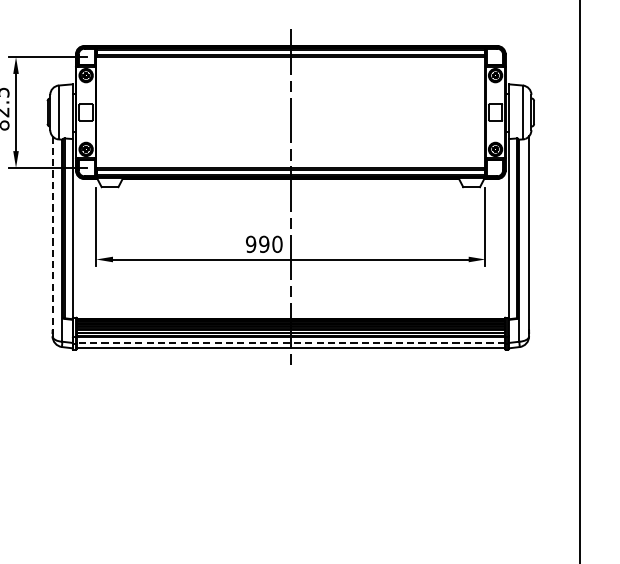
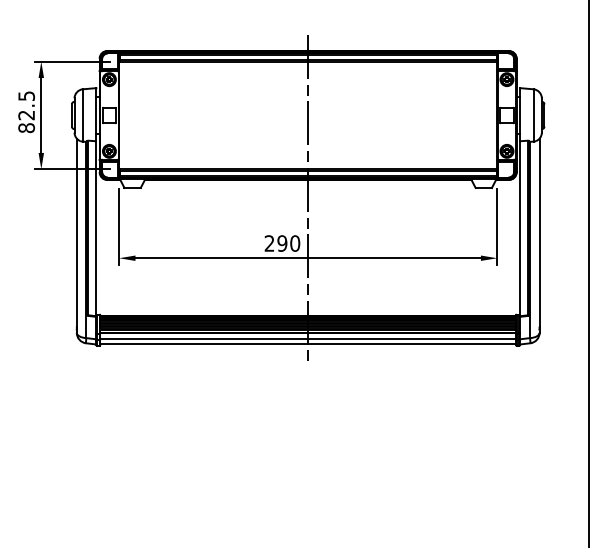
line: (52, 232) -> (76, 232), dashed -> solid
text: (250, 244) -> (269, 243), 990 -> 290
line: (291, 343) -> (308, 339), dashed -> solid

